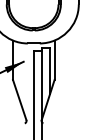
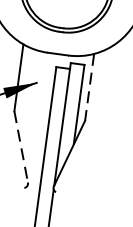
line: (54, 60) -> (89, 87), solid -> dashed
line: (19, 100) -> (20, 147), solid -> dashed

